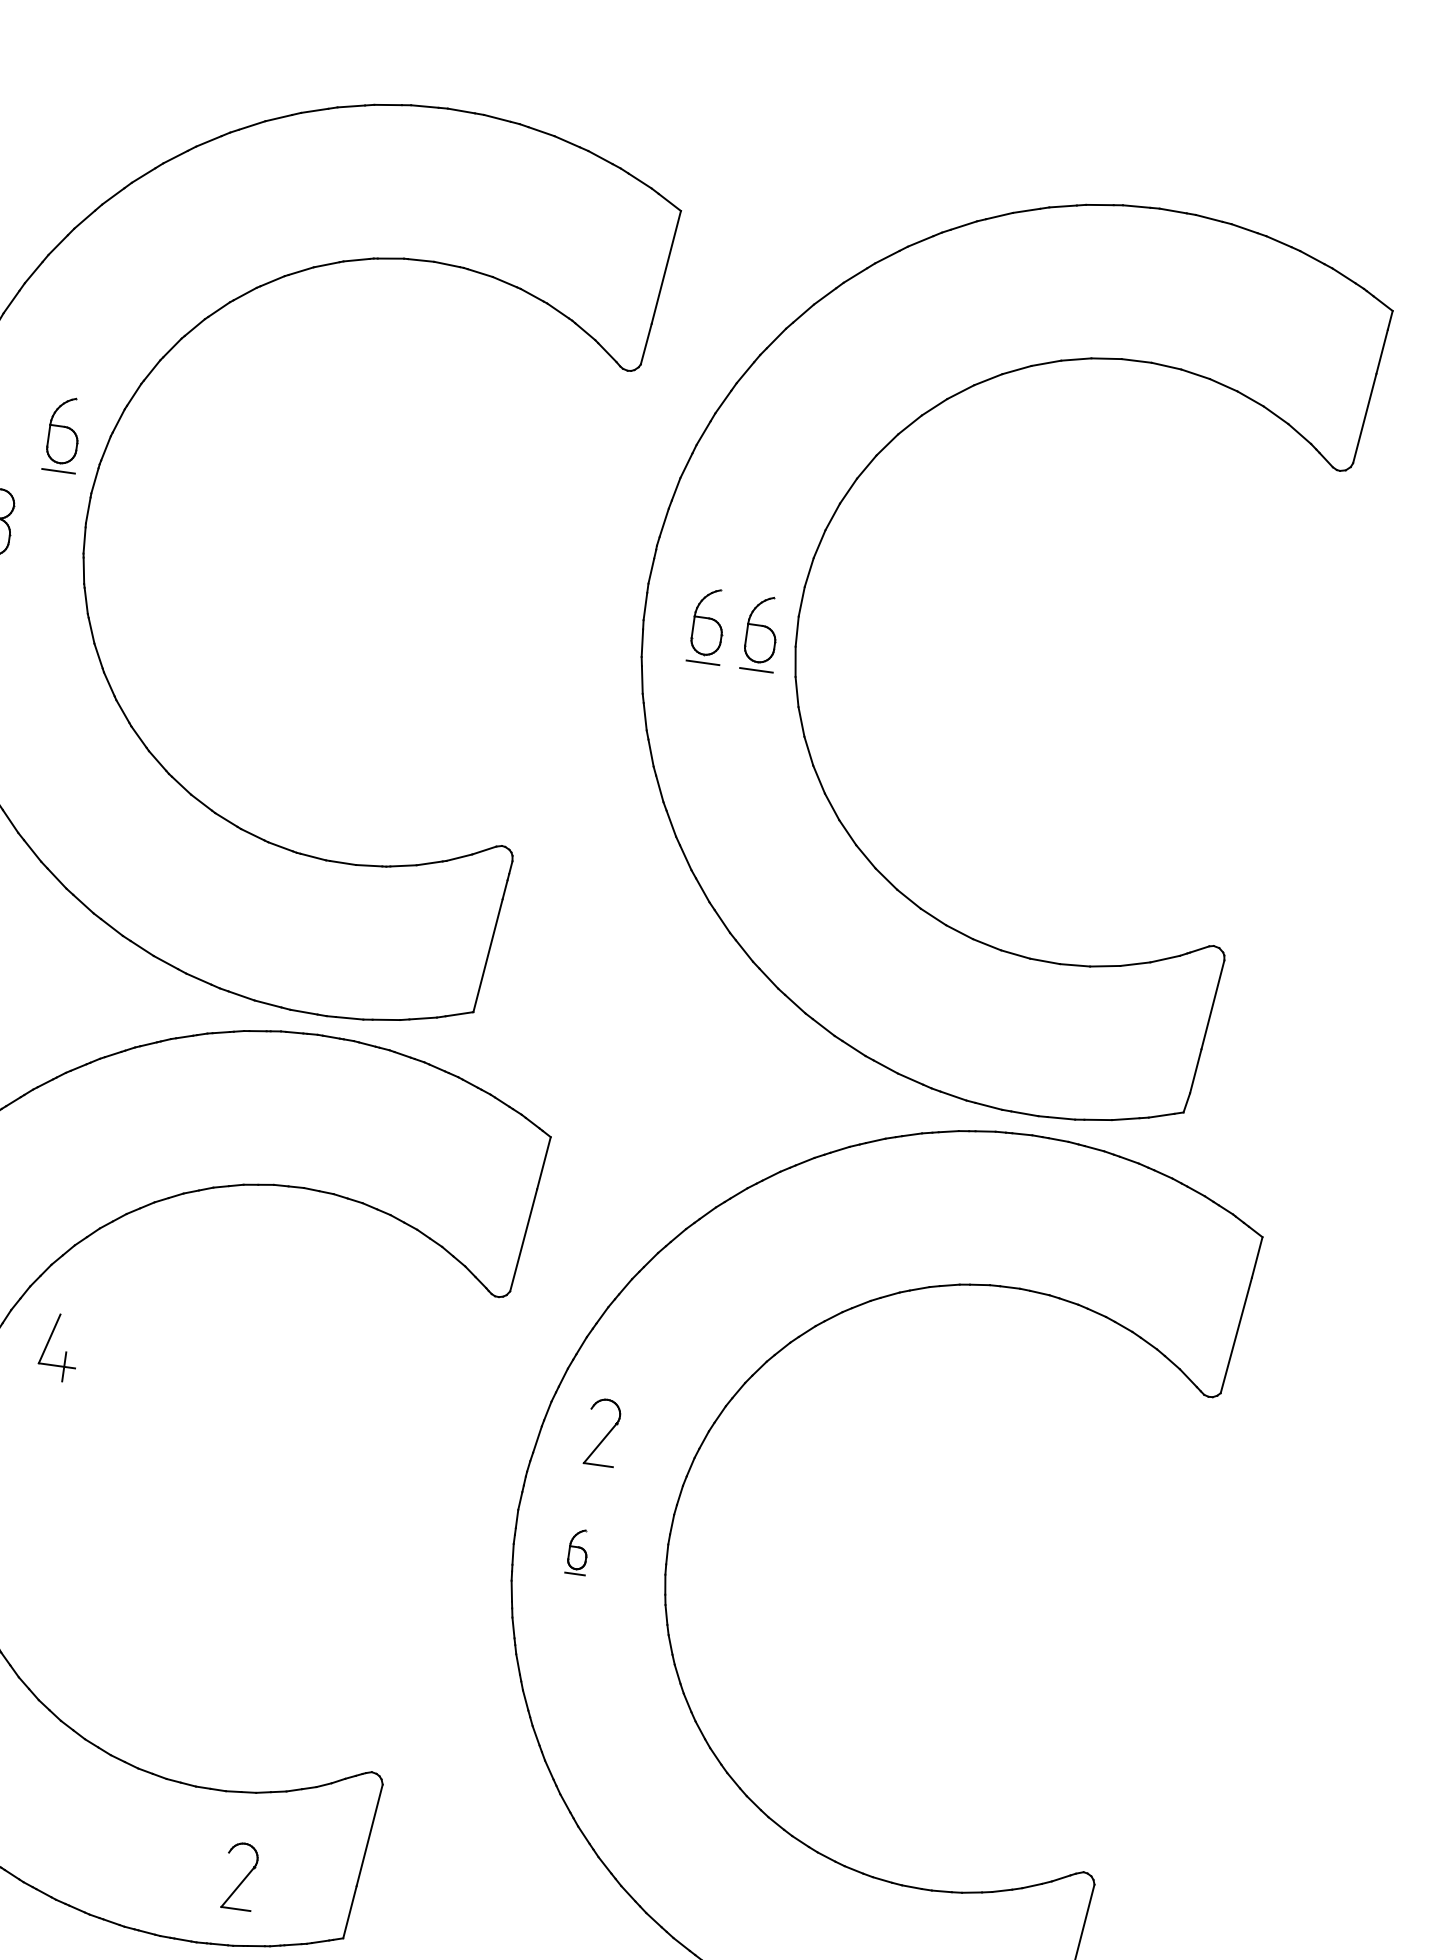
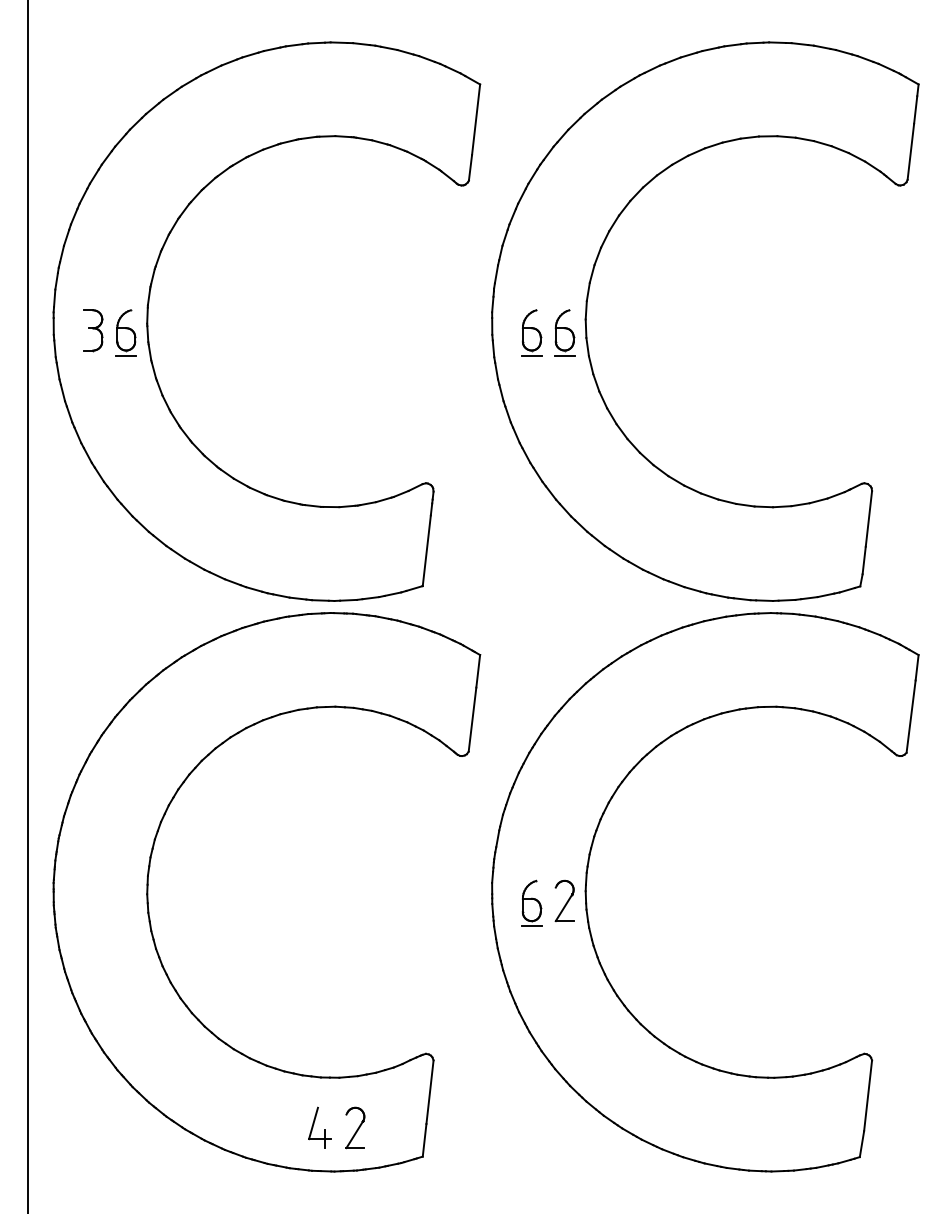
part: (62, 433) -> (125, 332), moved
part: (58, 1346) -> (319, 1127), moved
part: (602, 1431) -> (564, 900), moved
part: (577, 1550) -> (531, 902), size x1.67

